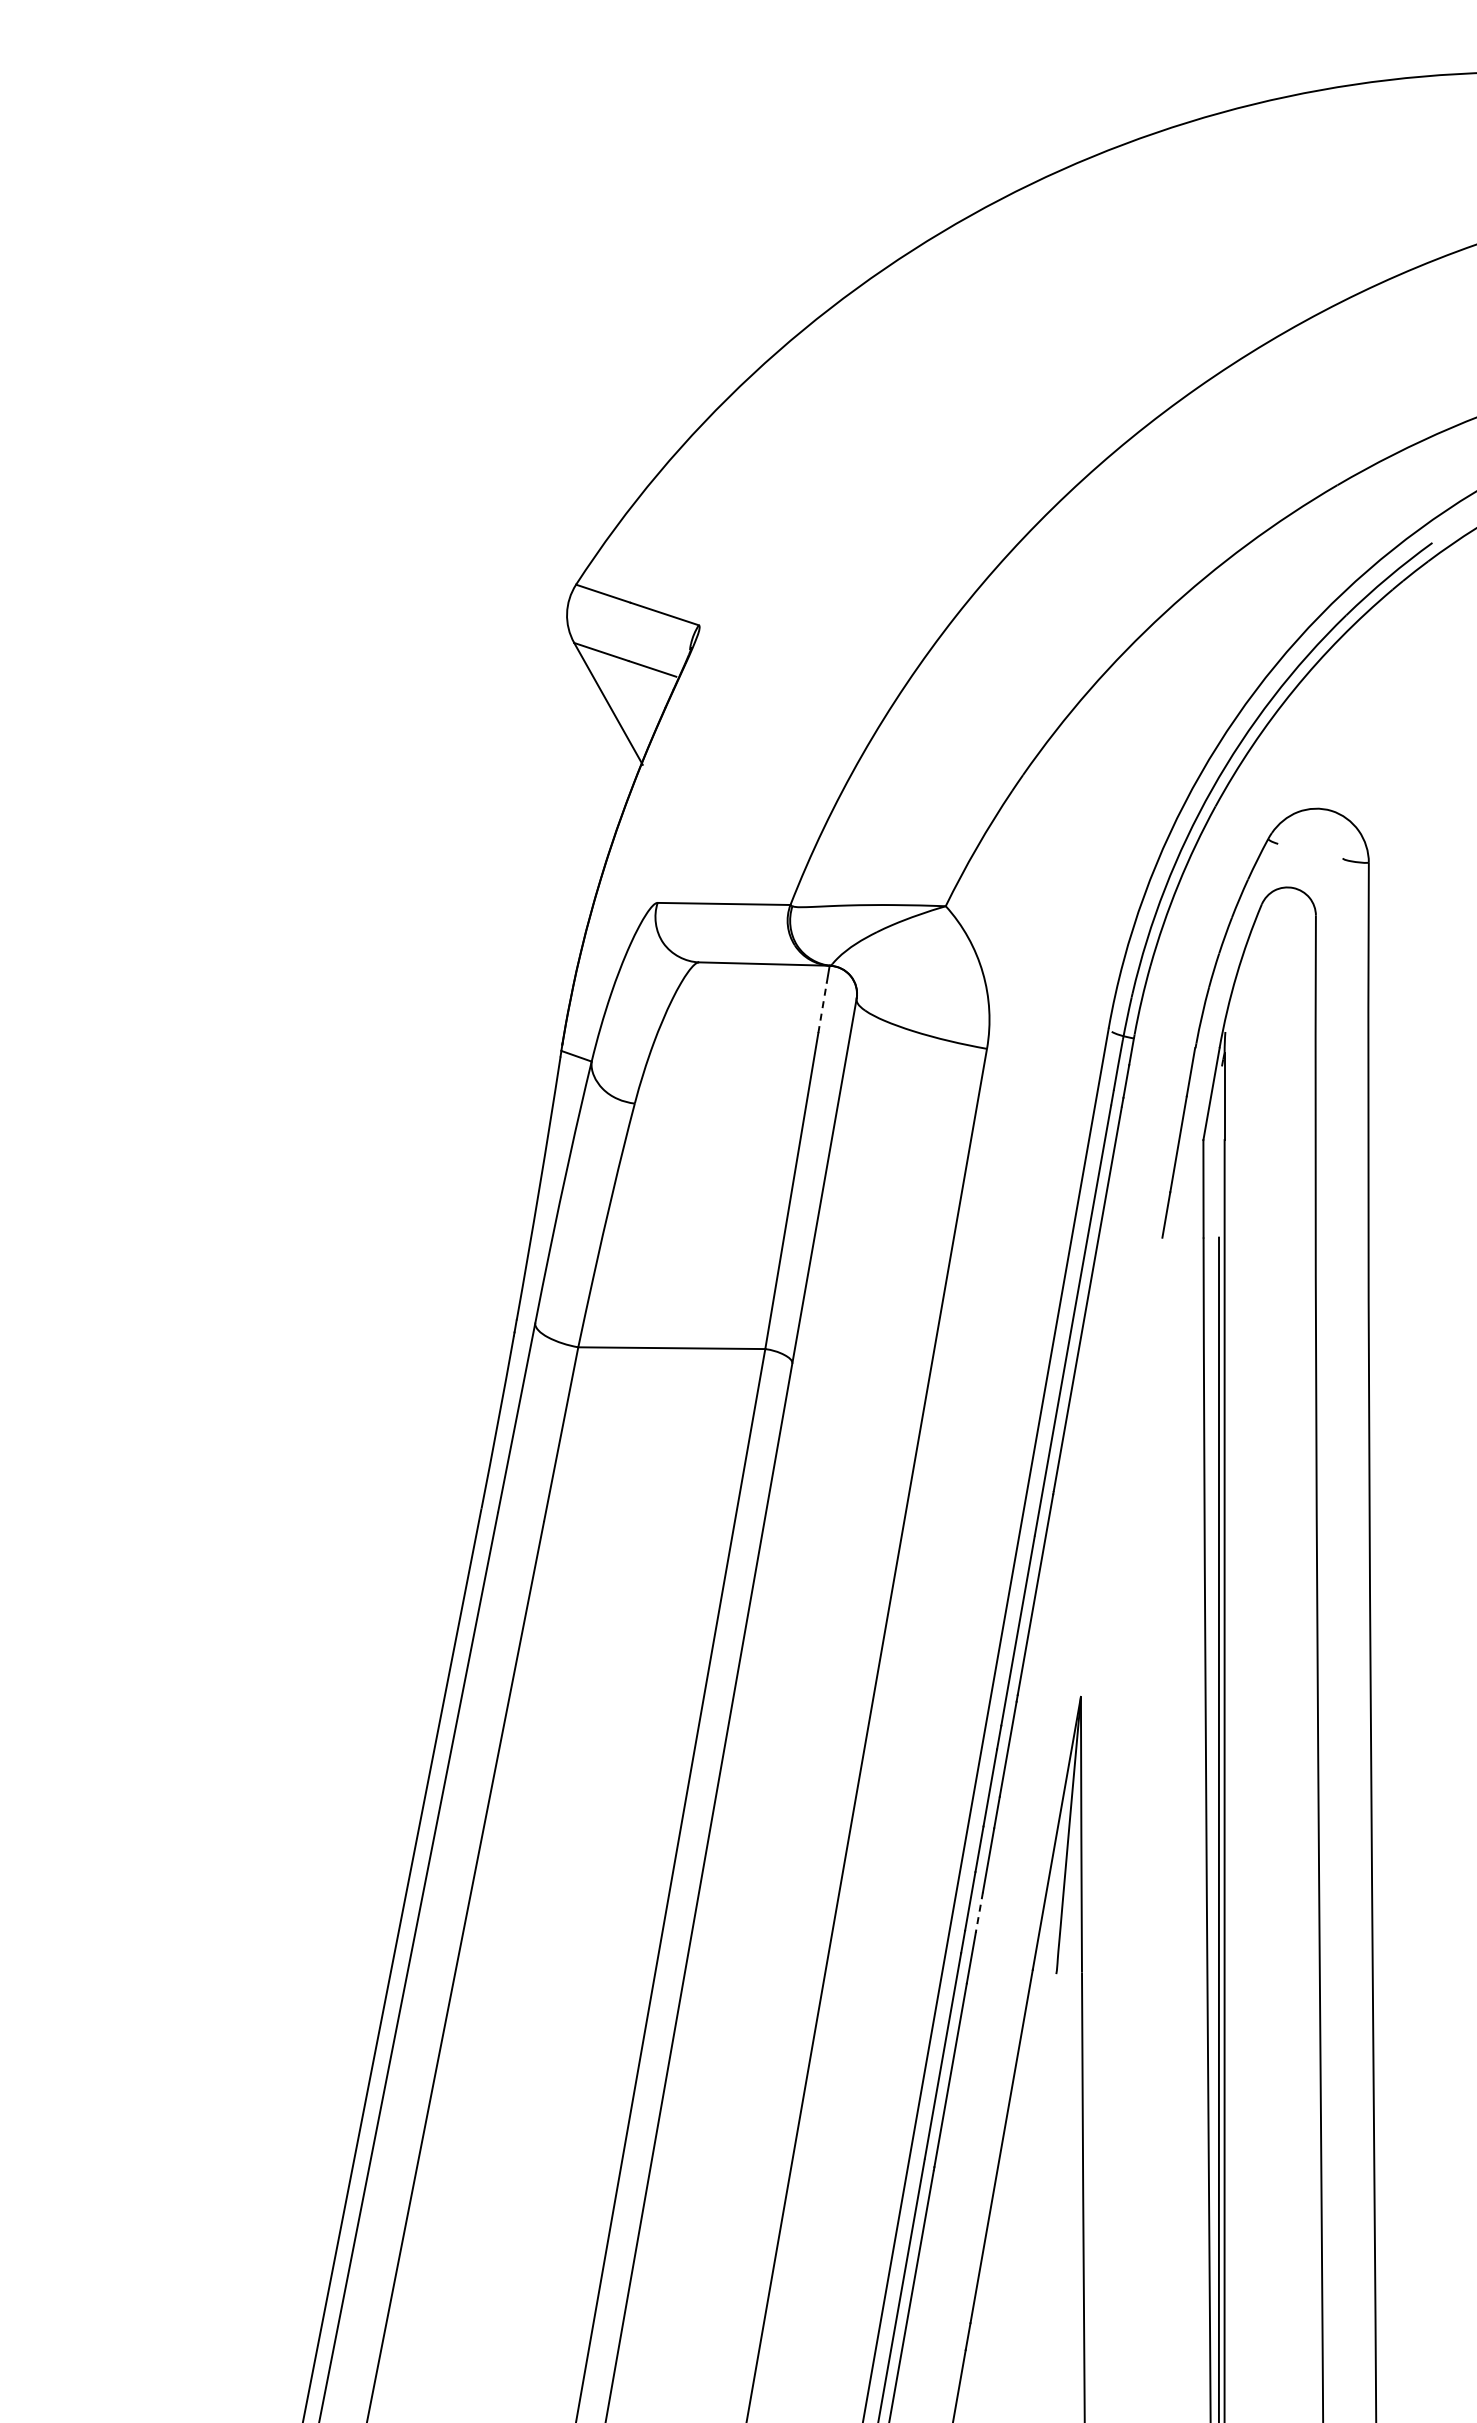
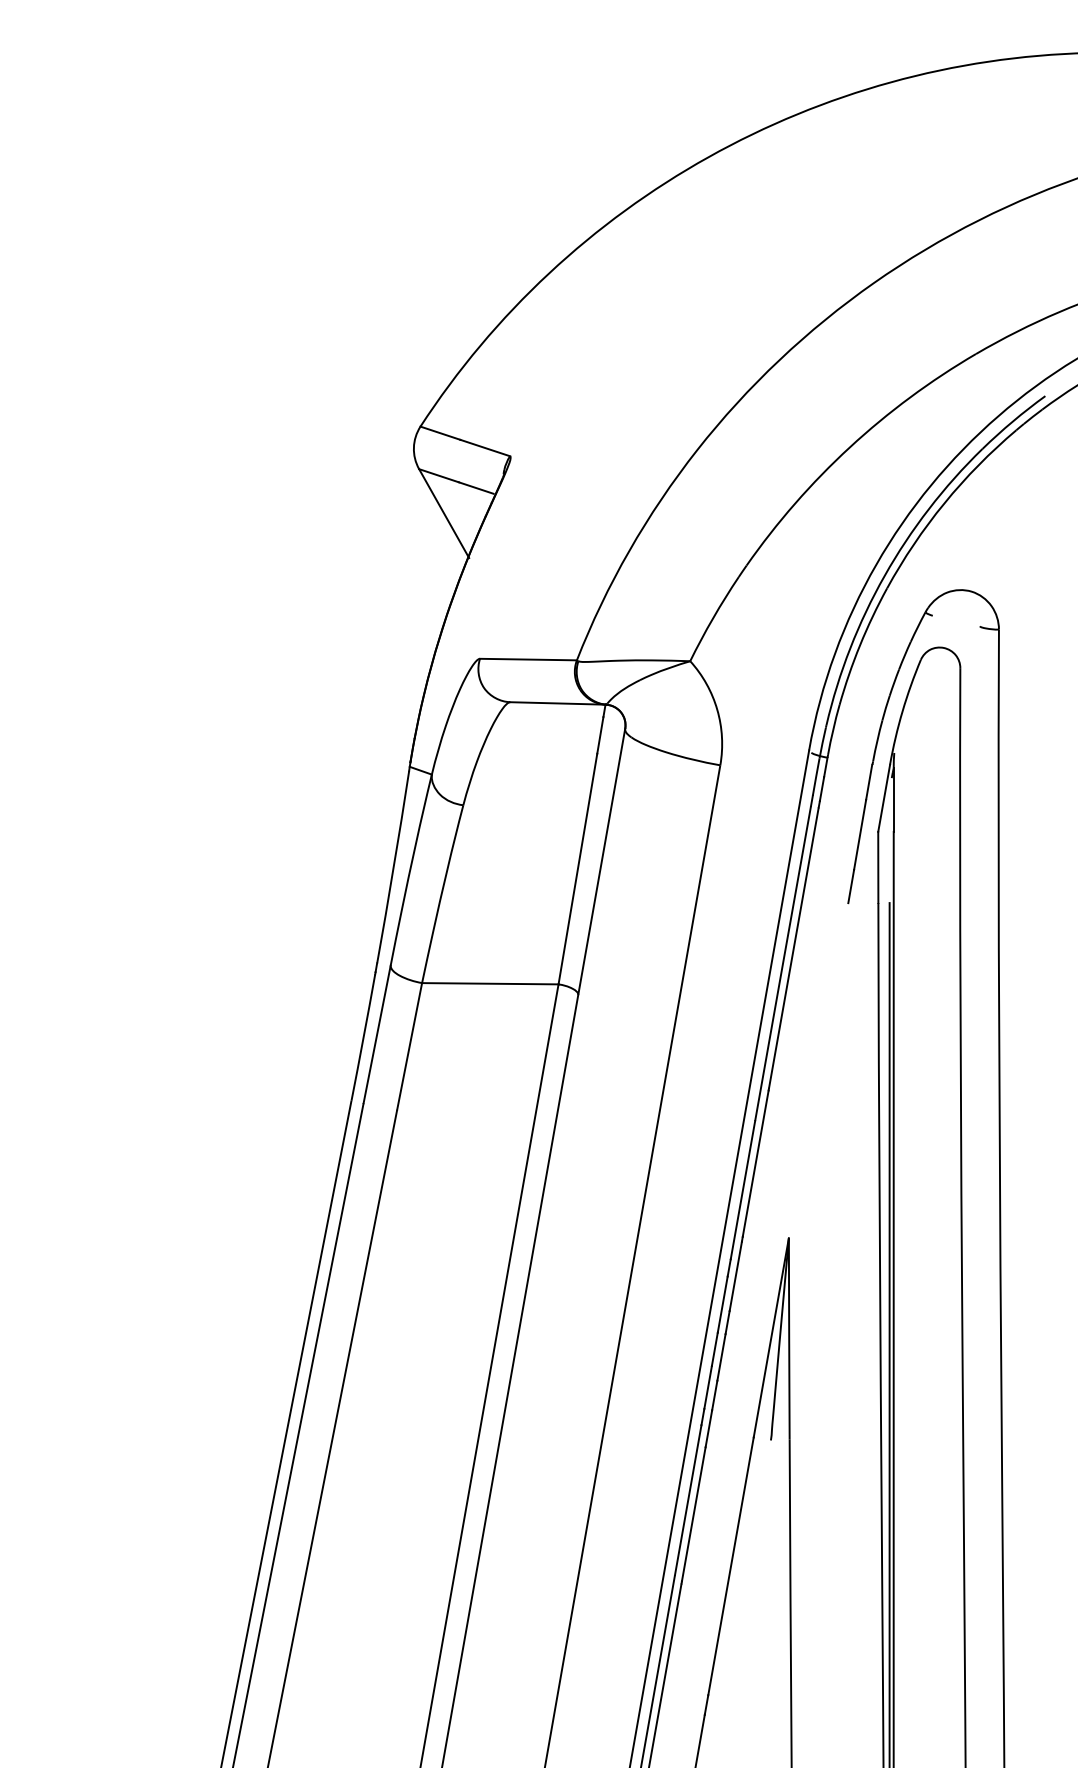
line: (822, 1007) -> (600, 735), dashed -> solid
line: (979, 1912) -> (714, 1395), dashed -> solid

